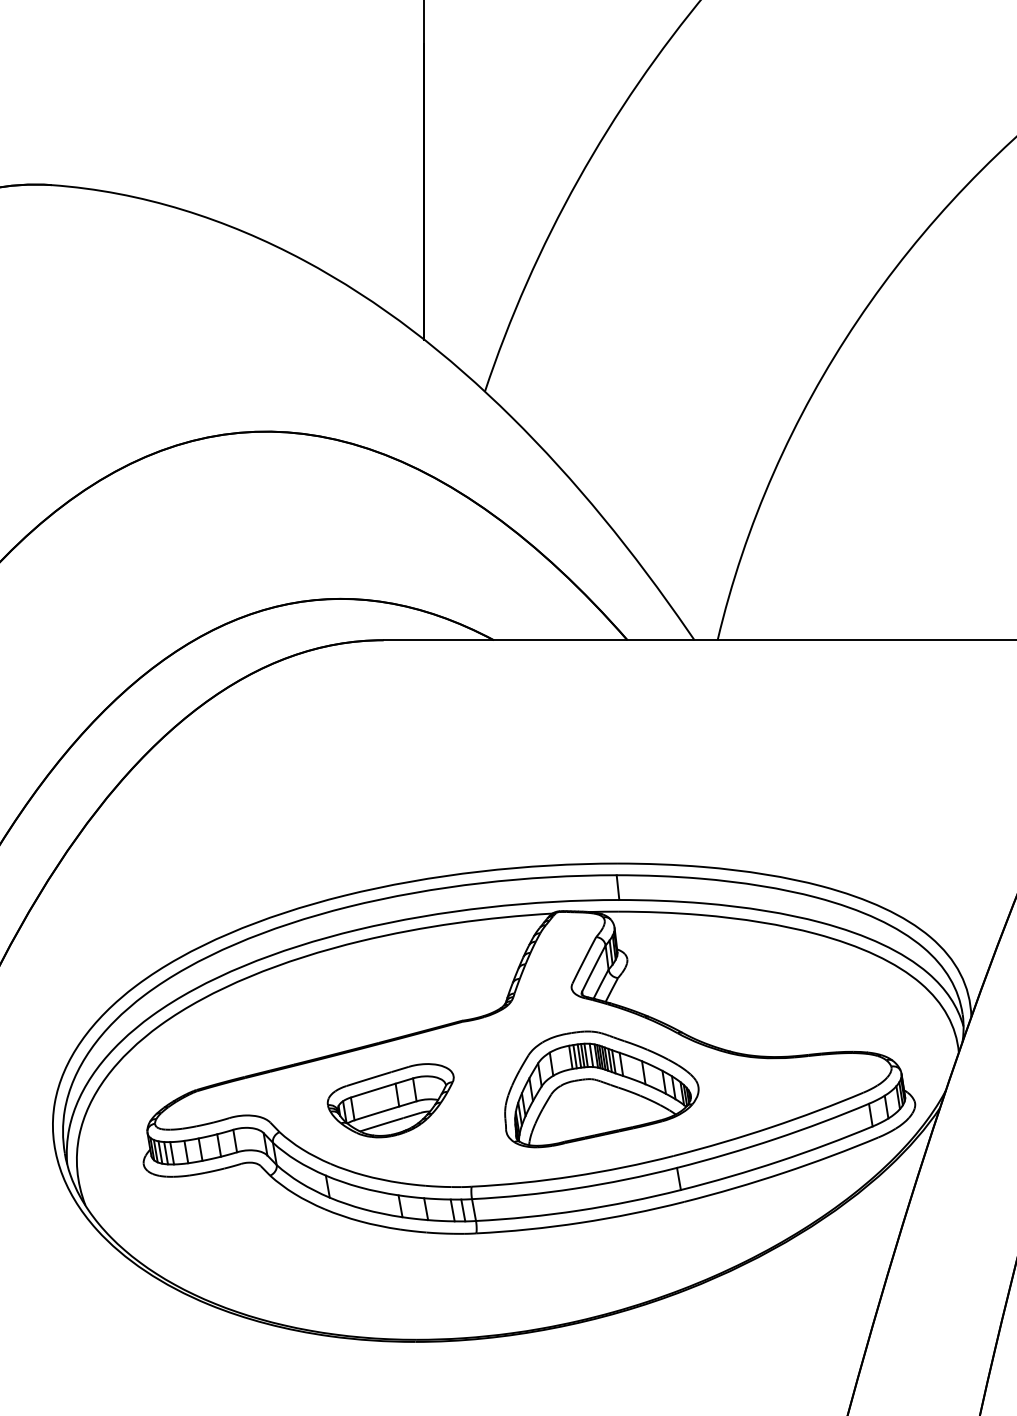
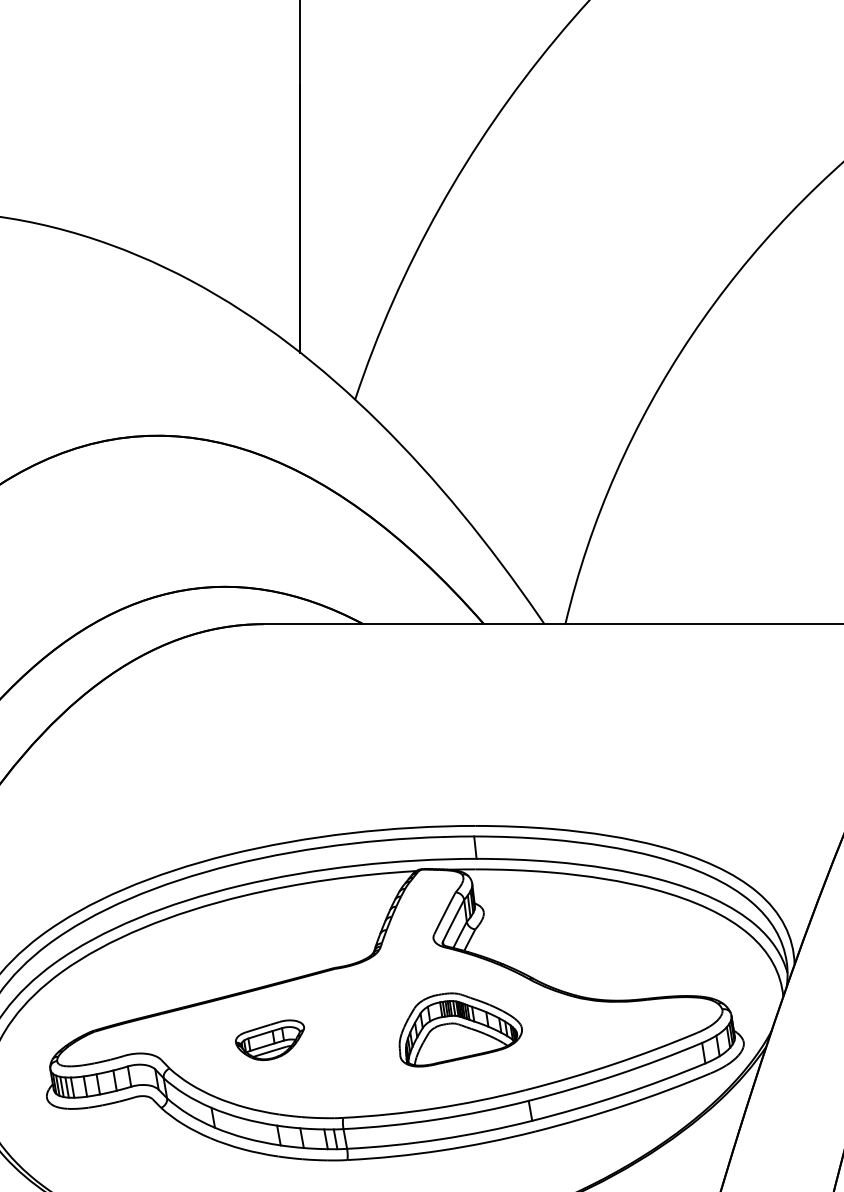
part: (601, 1089) -> (460, 1030), size x0.7
part: (390, 1100) -> (269, 1039), size x0.6

